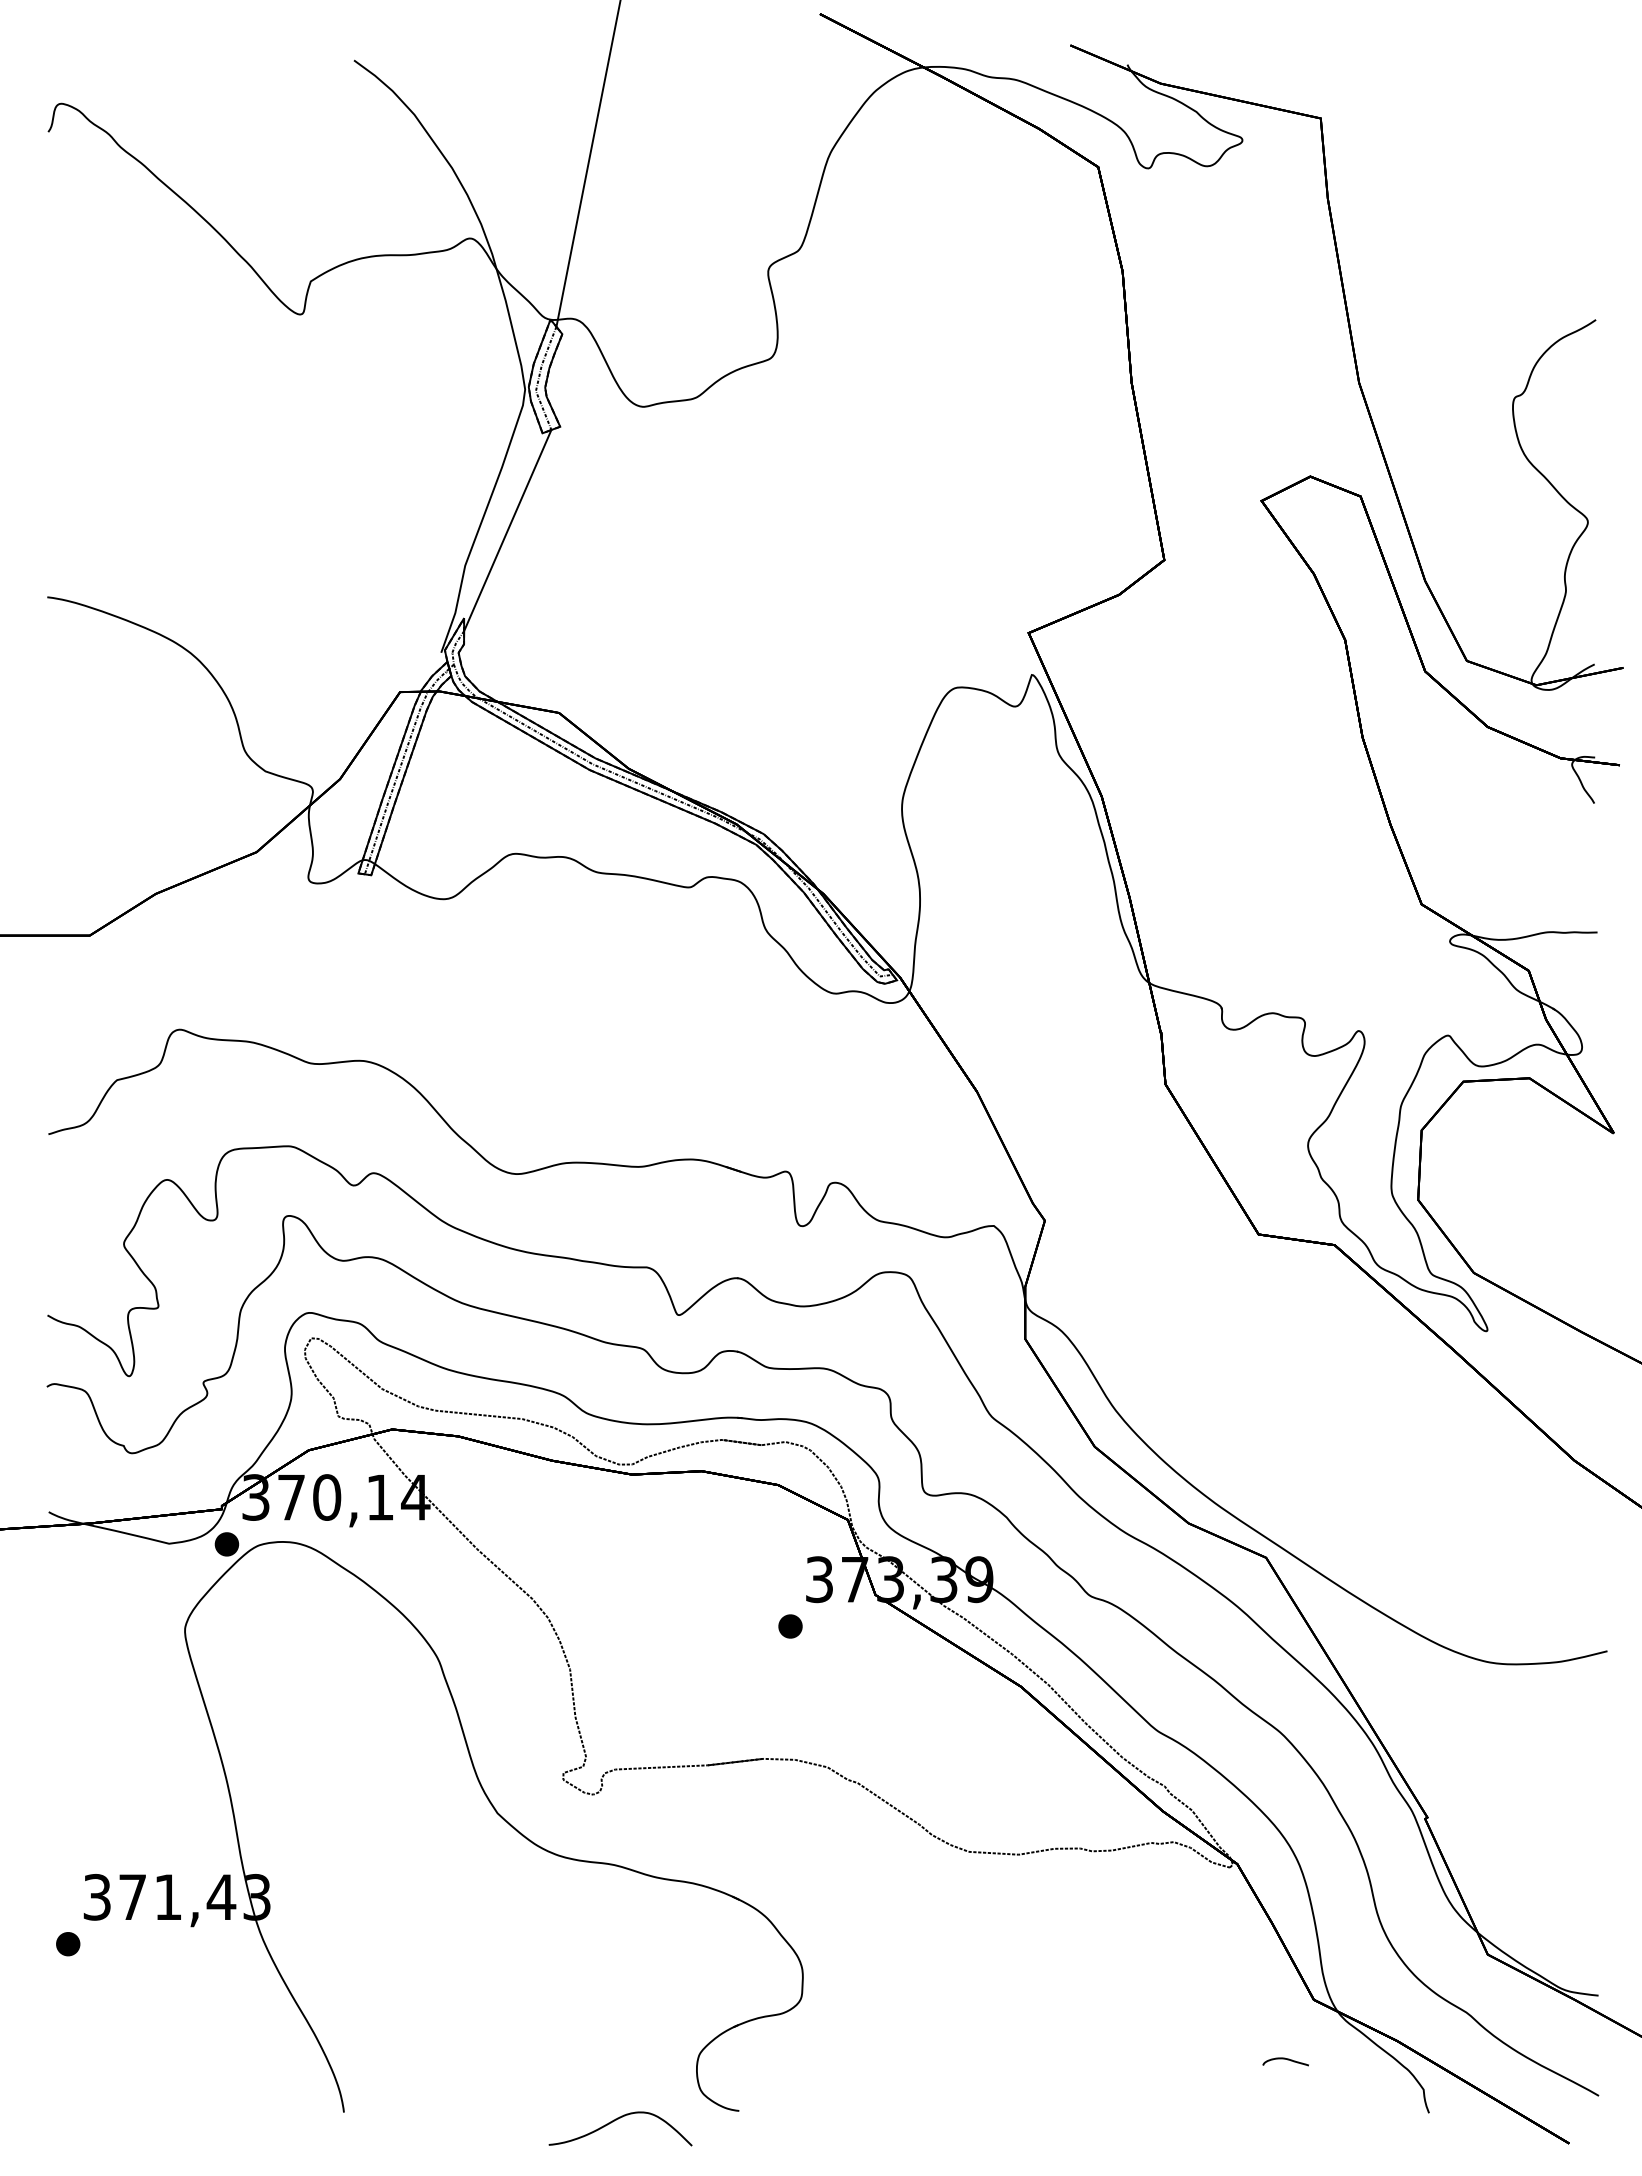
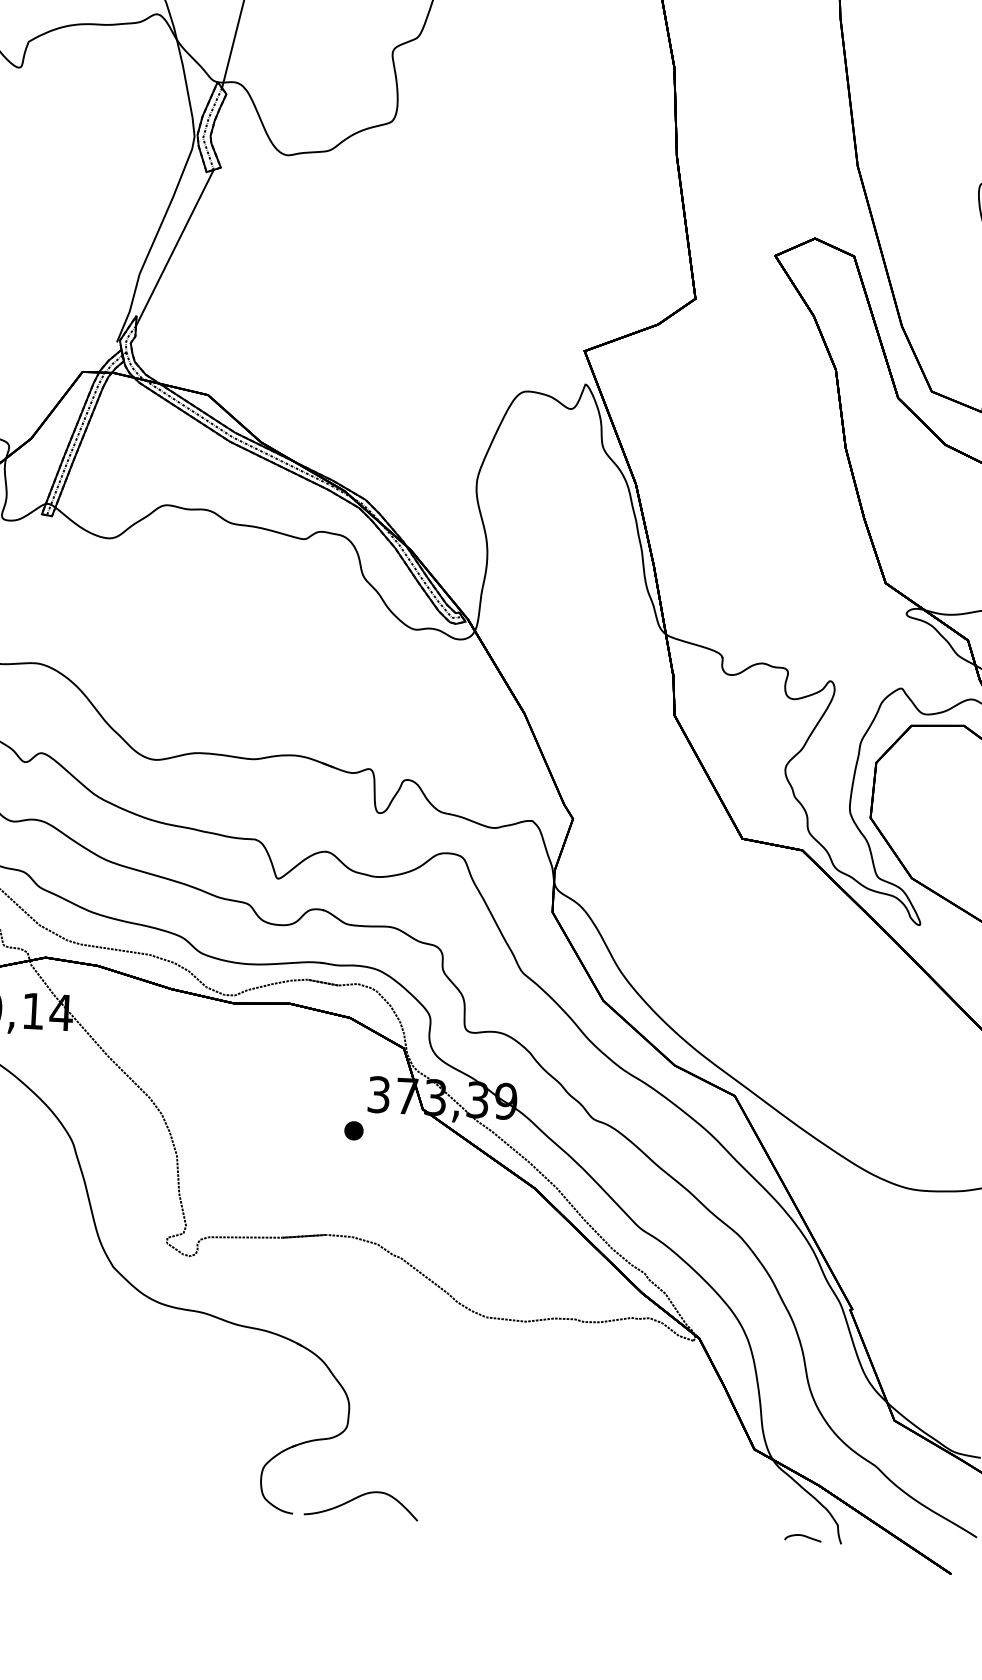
curve: (1285, 2059) -> (802, 1536), moved
curve: (616, 2120) -> (358, 1497), moved

